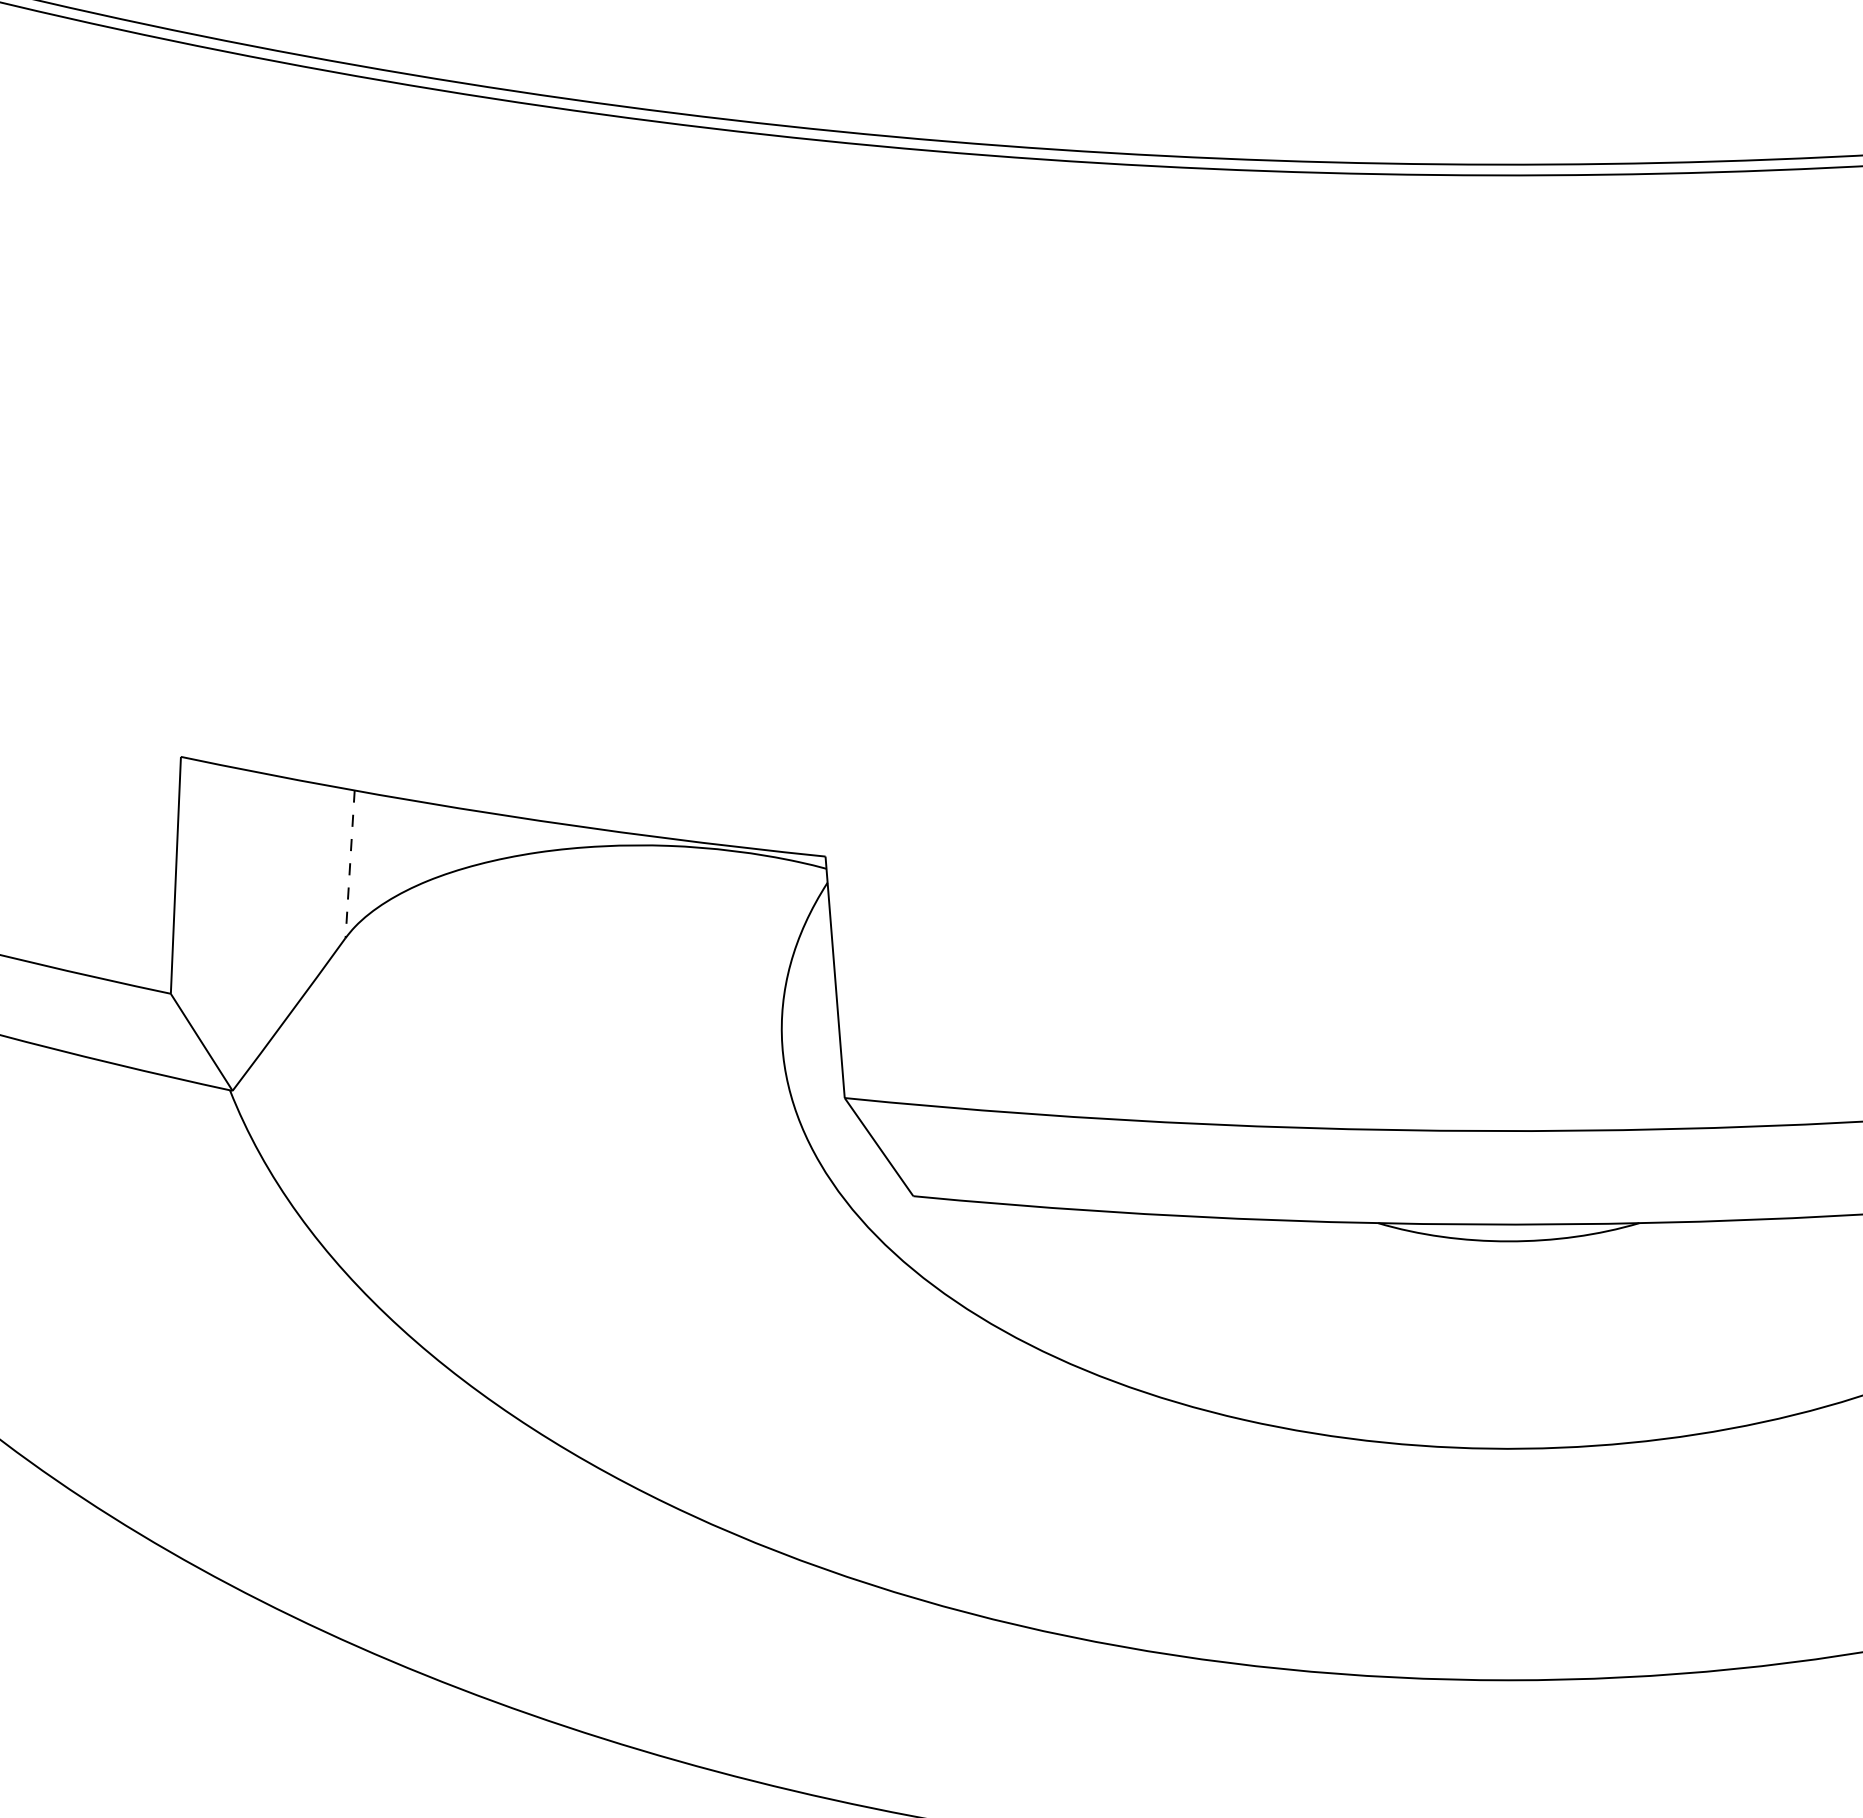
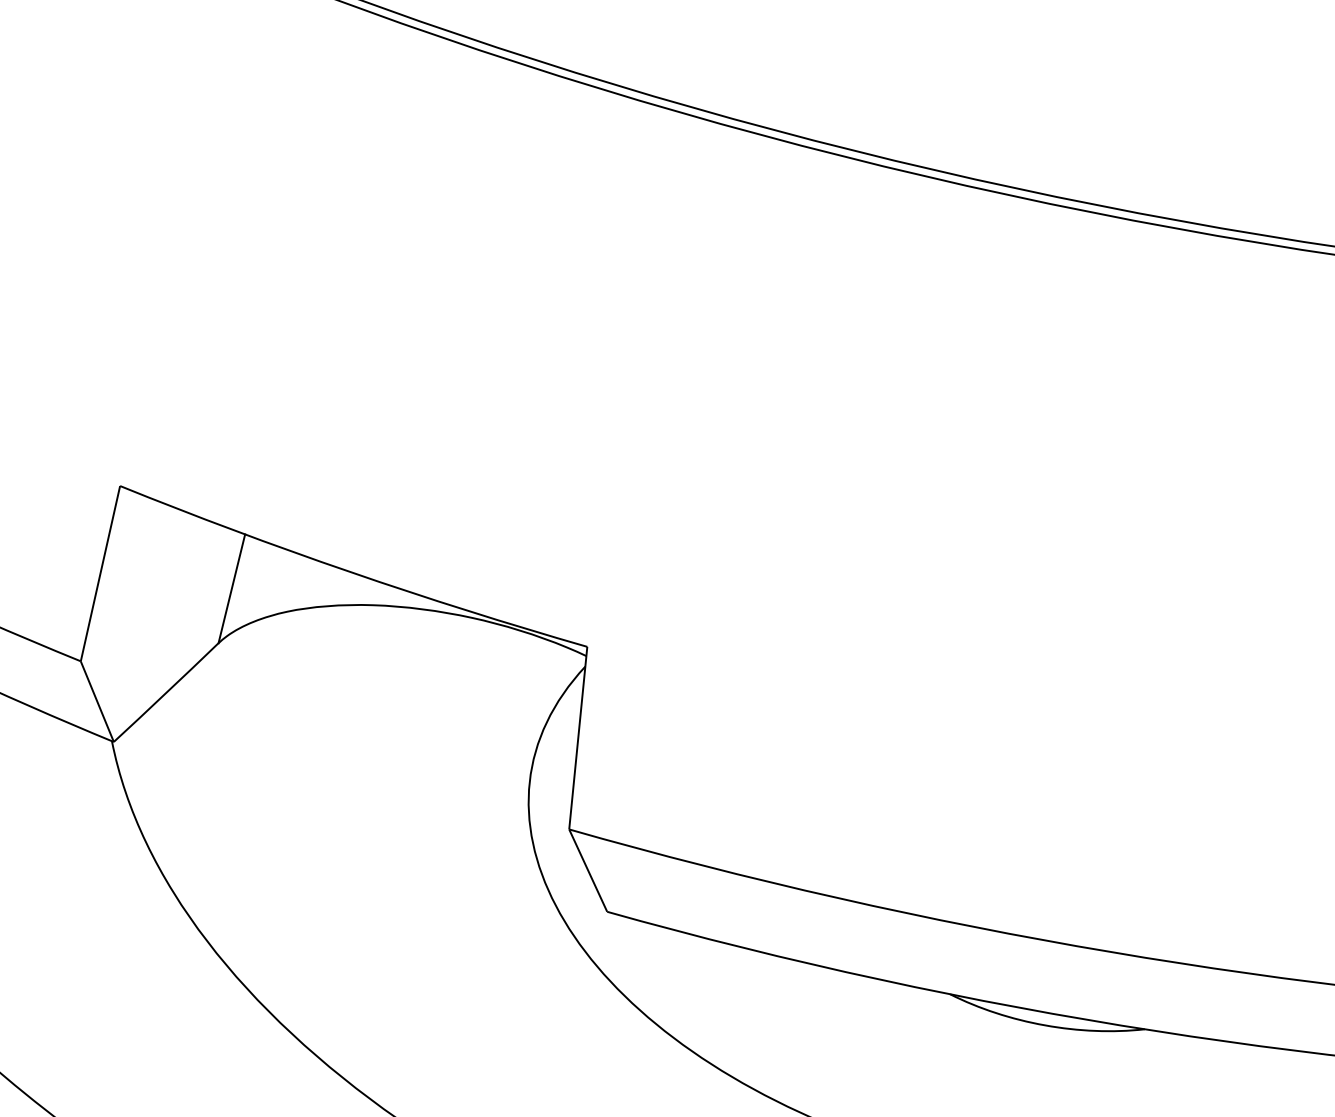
line: (350, 864) -> (232, 589), dashed -> solid

